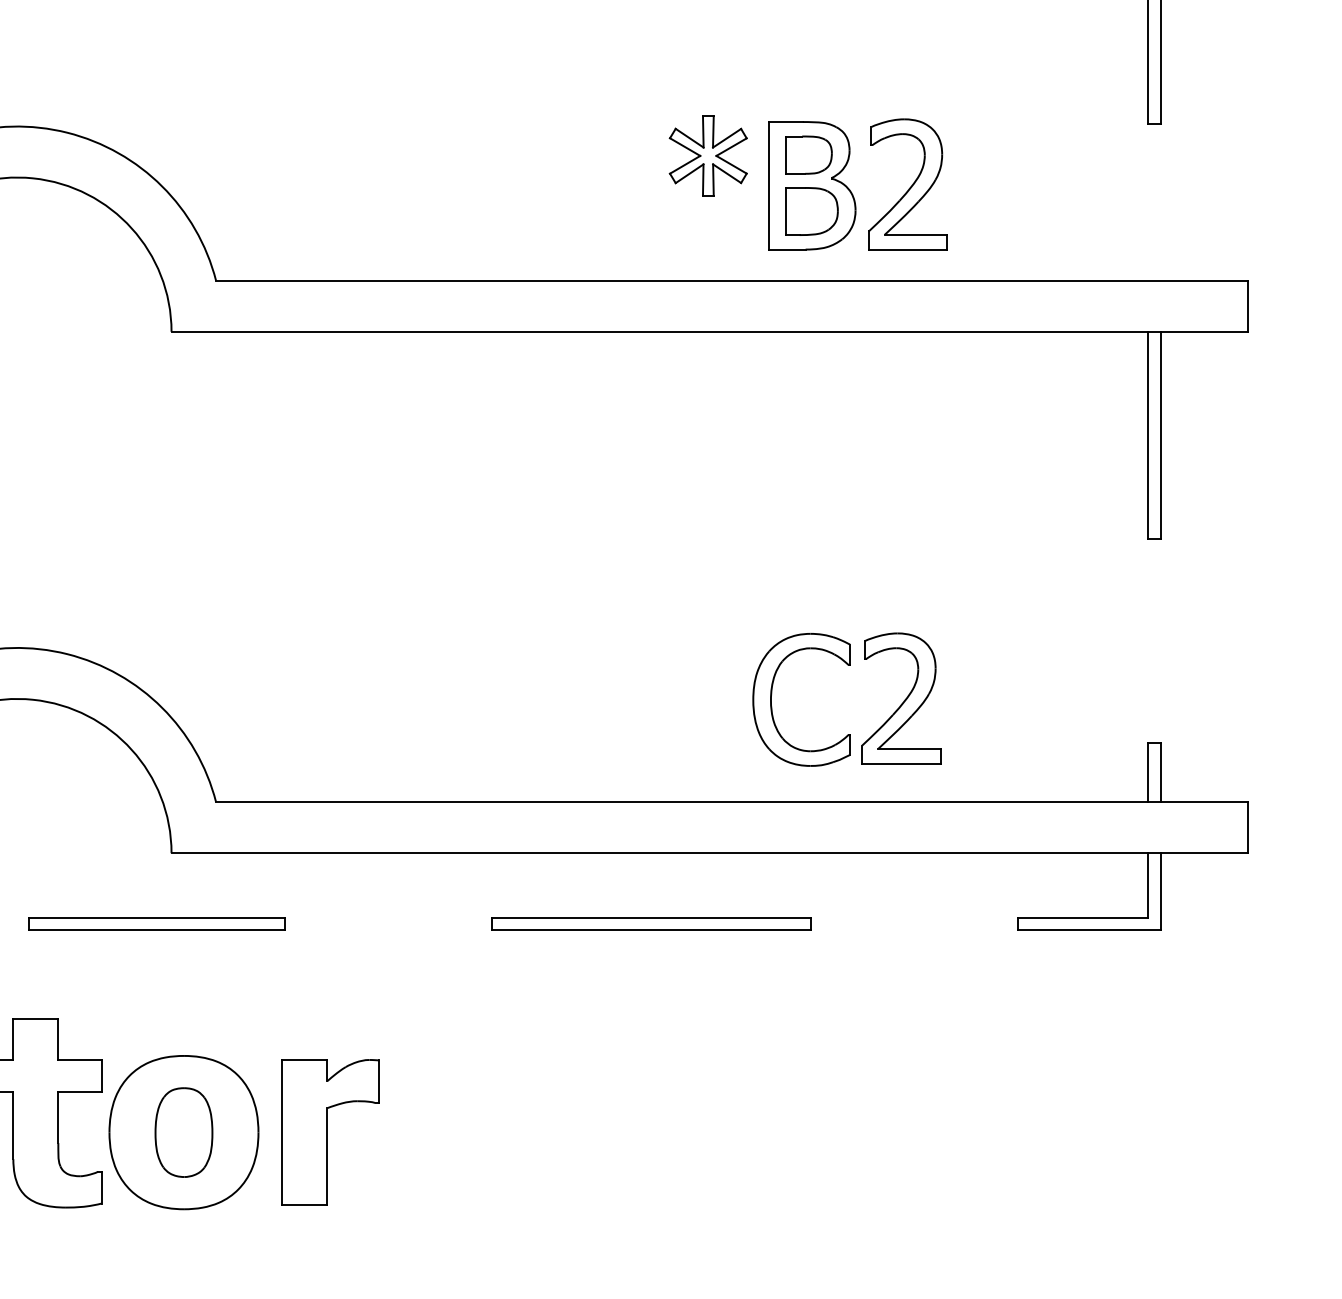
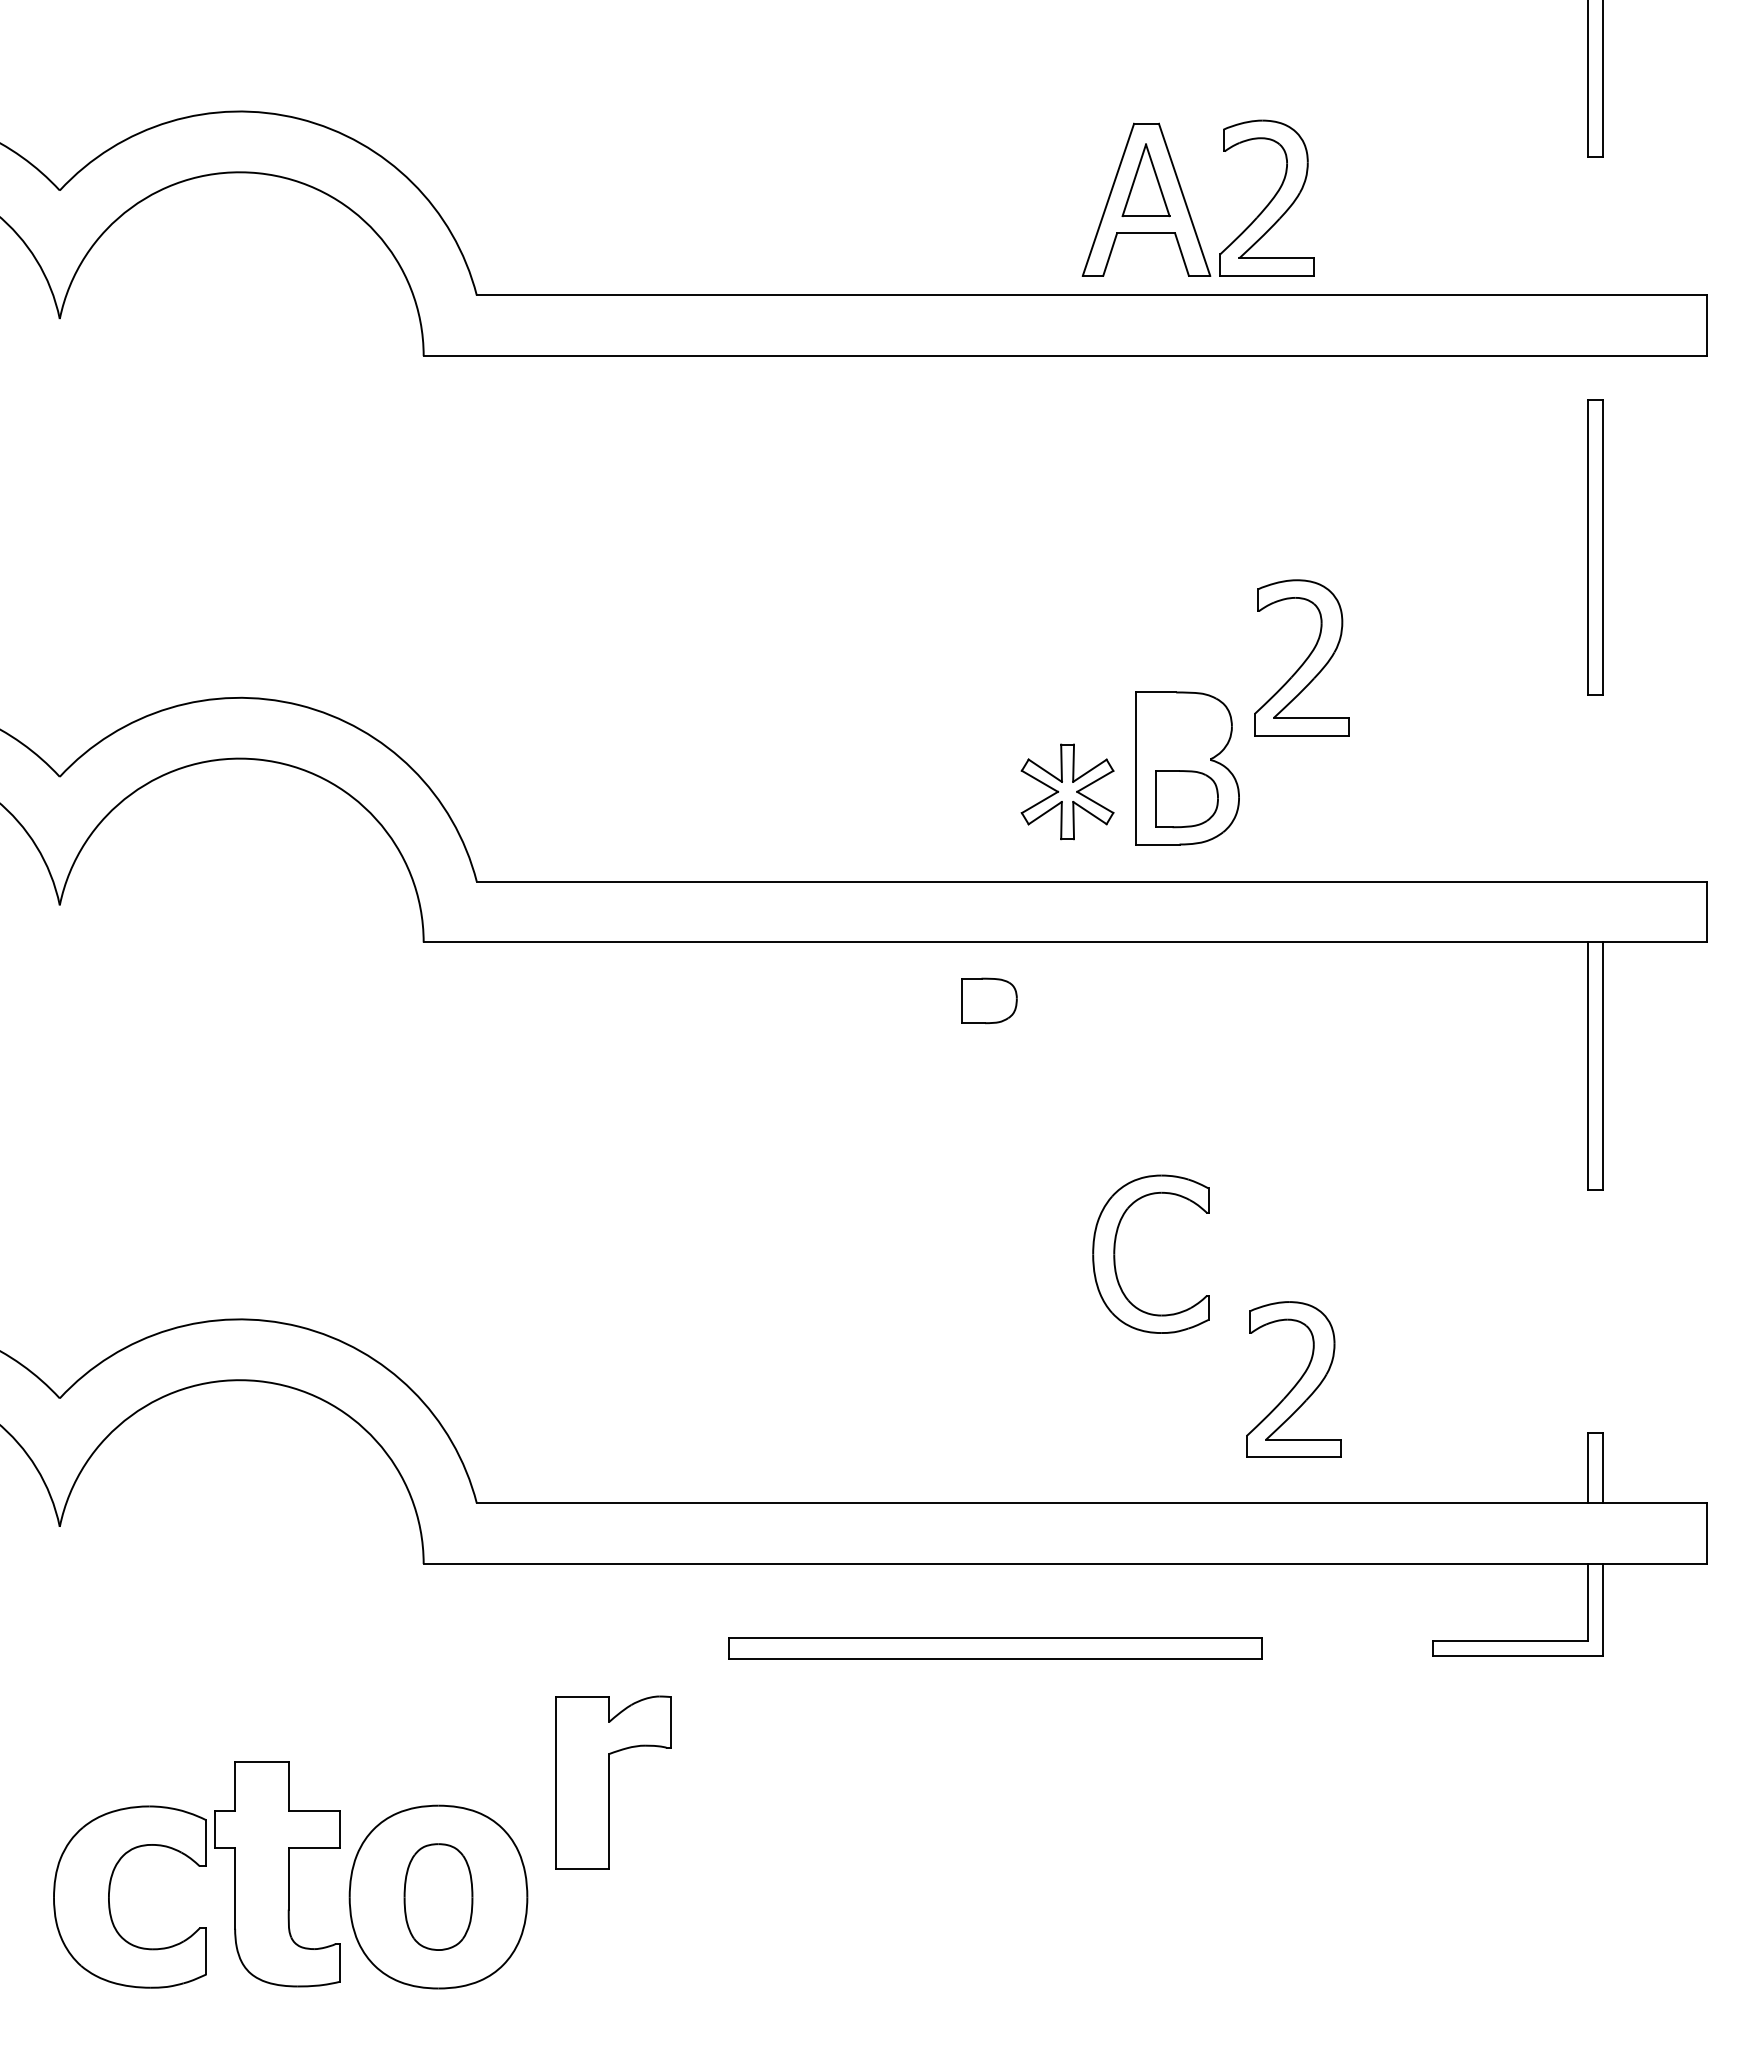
part: (808, 154) -> (989, 1000), moved
part: (708, 155) -> (1067, 791), moved
part: (907, 184) -> (1301, 657), moved
part: (772, 699) -> (1115, 1253), moved
part: (156, 924) -> (405, 1648), removed
part: (651, 924) -> (995, 1648), size x1.4
part: (330, 1132) -> (613, 1782), moved

